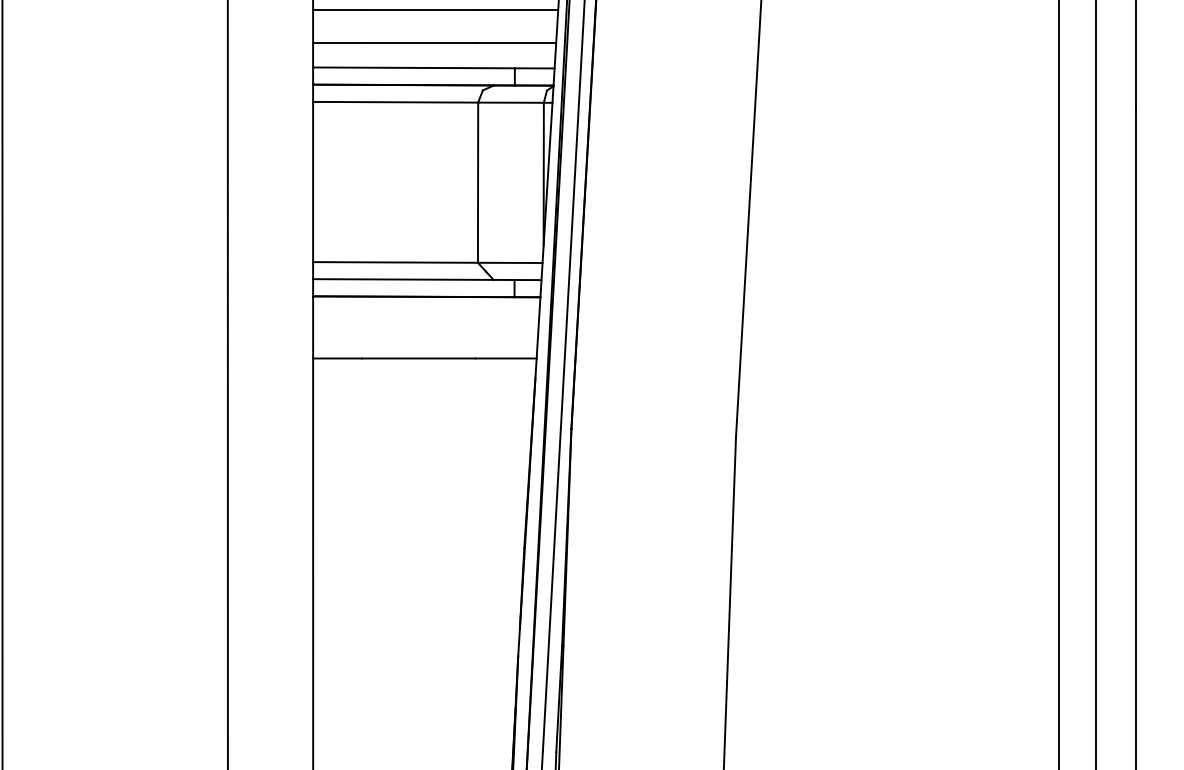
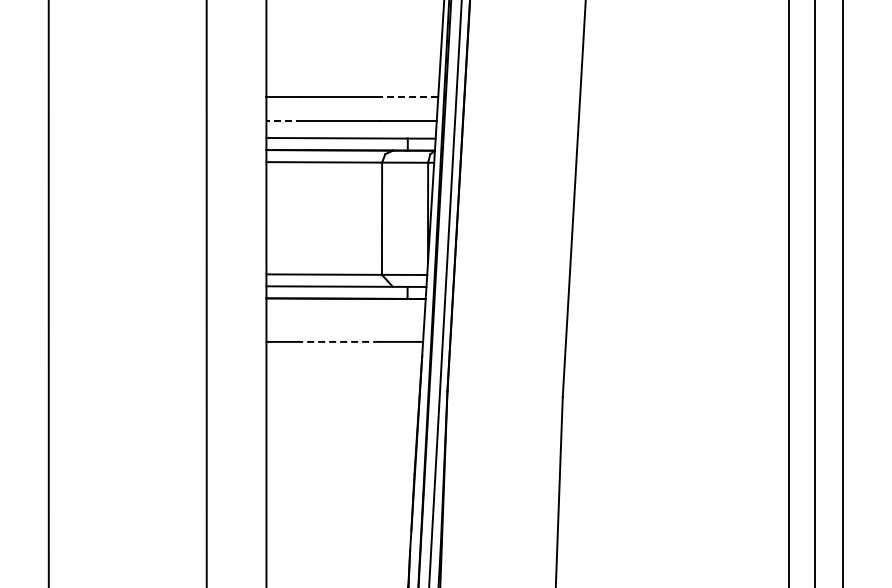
line: (515, 9) -> (408, 97), solid -> dashed
line: (338, 43) -> (284, 121), solid -> dashed
line: (418, 357) -> (340, 341), solid -> dashed

